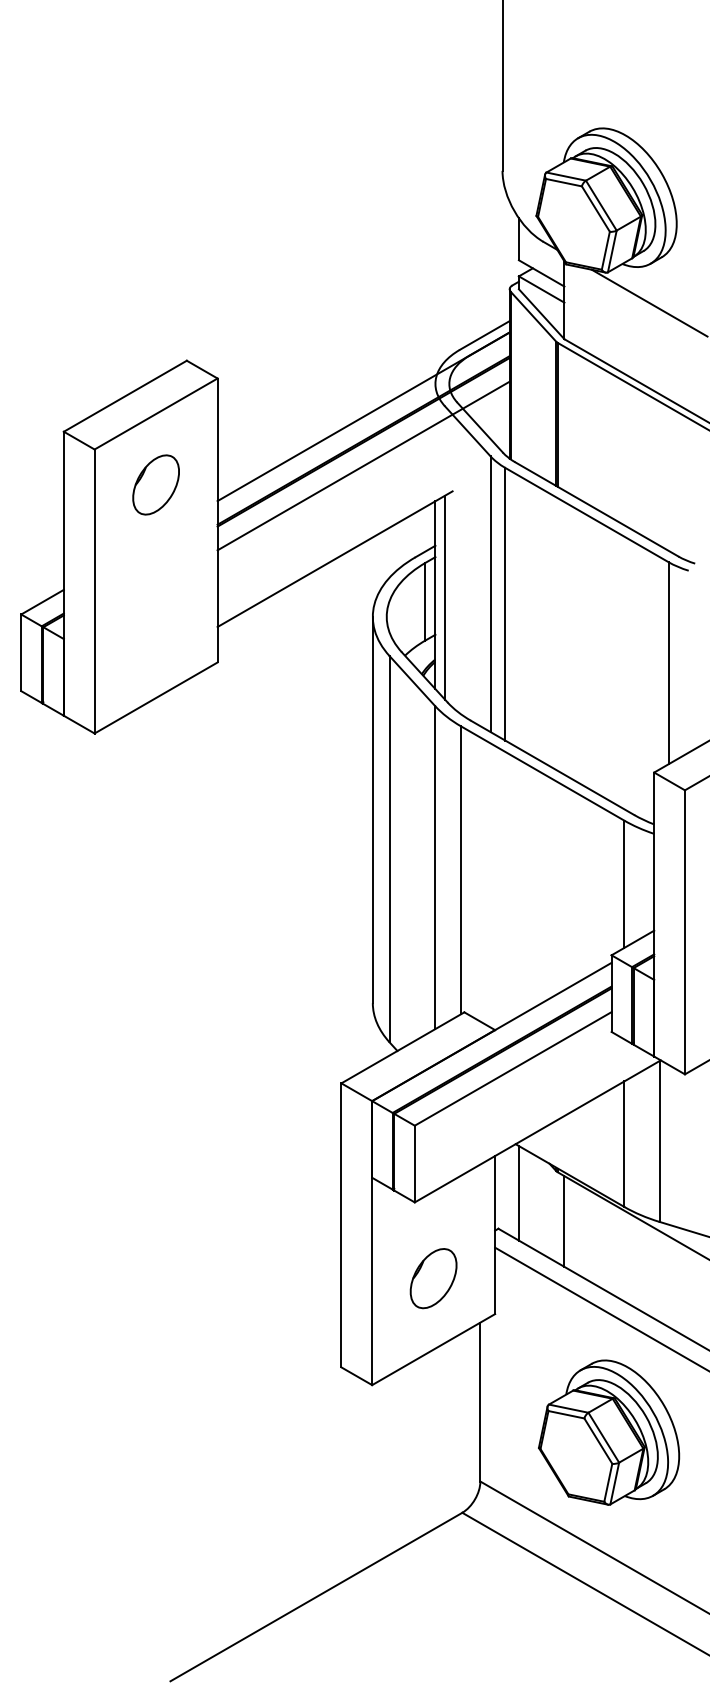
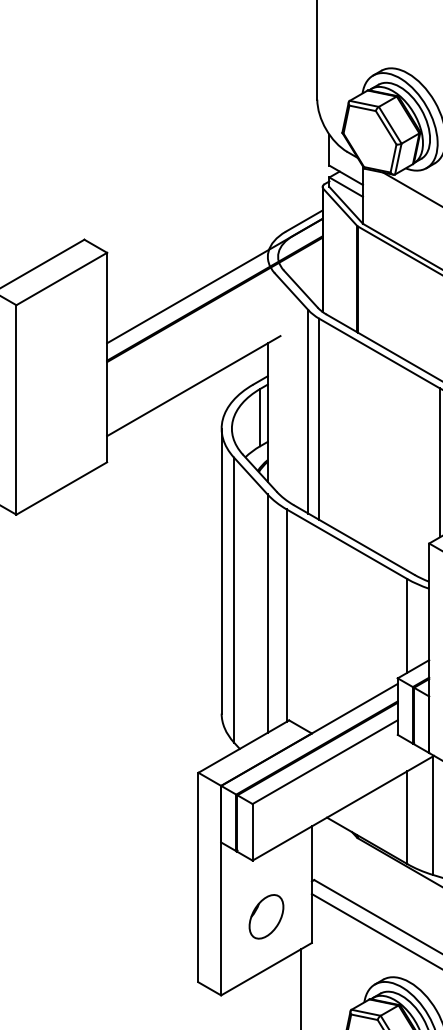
line: (363, 465) -> (214, 317), removed
part: (155, 484) -> (61, 331), removed
line: (445, 597) -> (275, 414), removed
line: (518, 1193) -> (329, 854), removed
line: (564, 1221) -> (363, 874), removed

